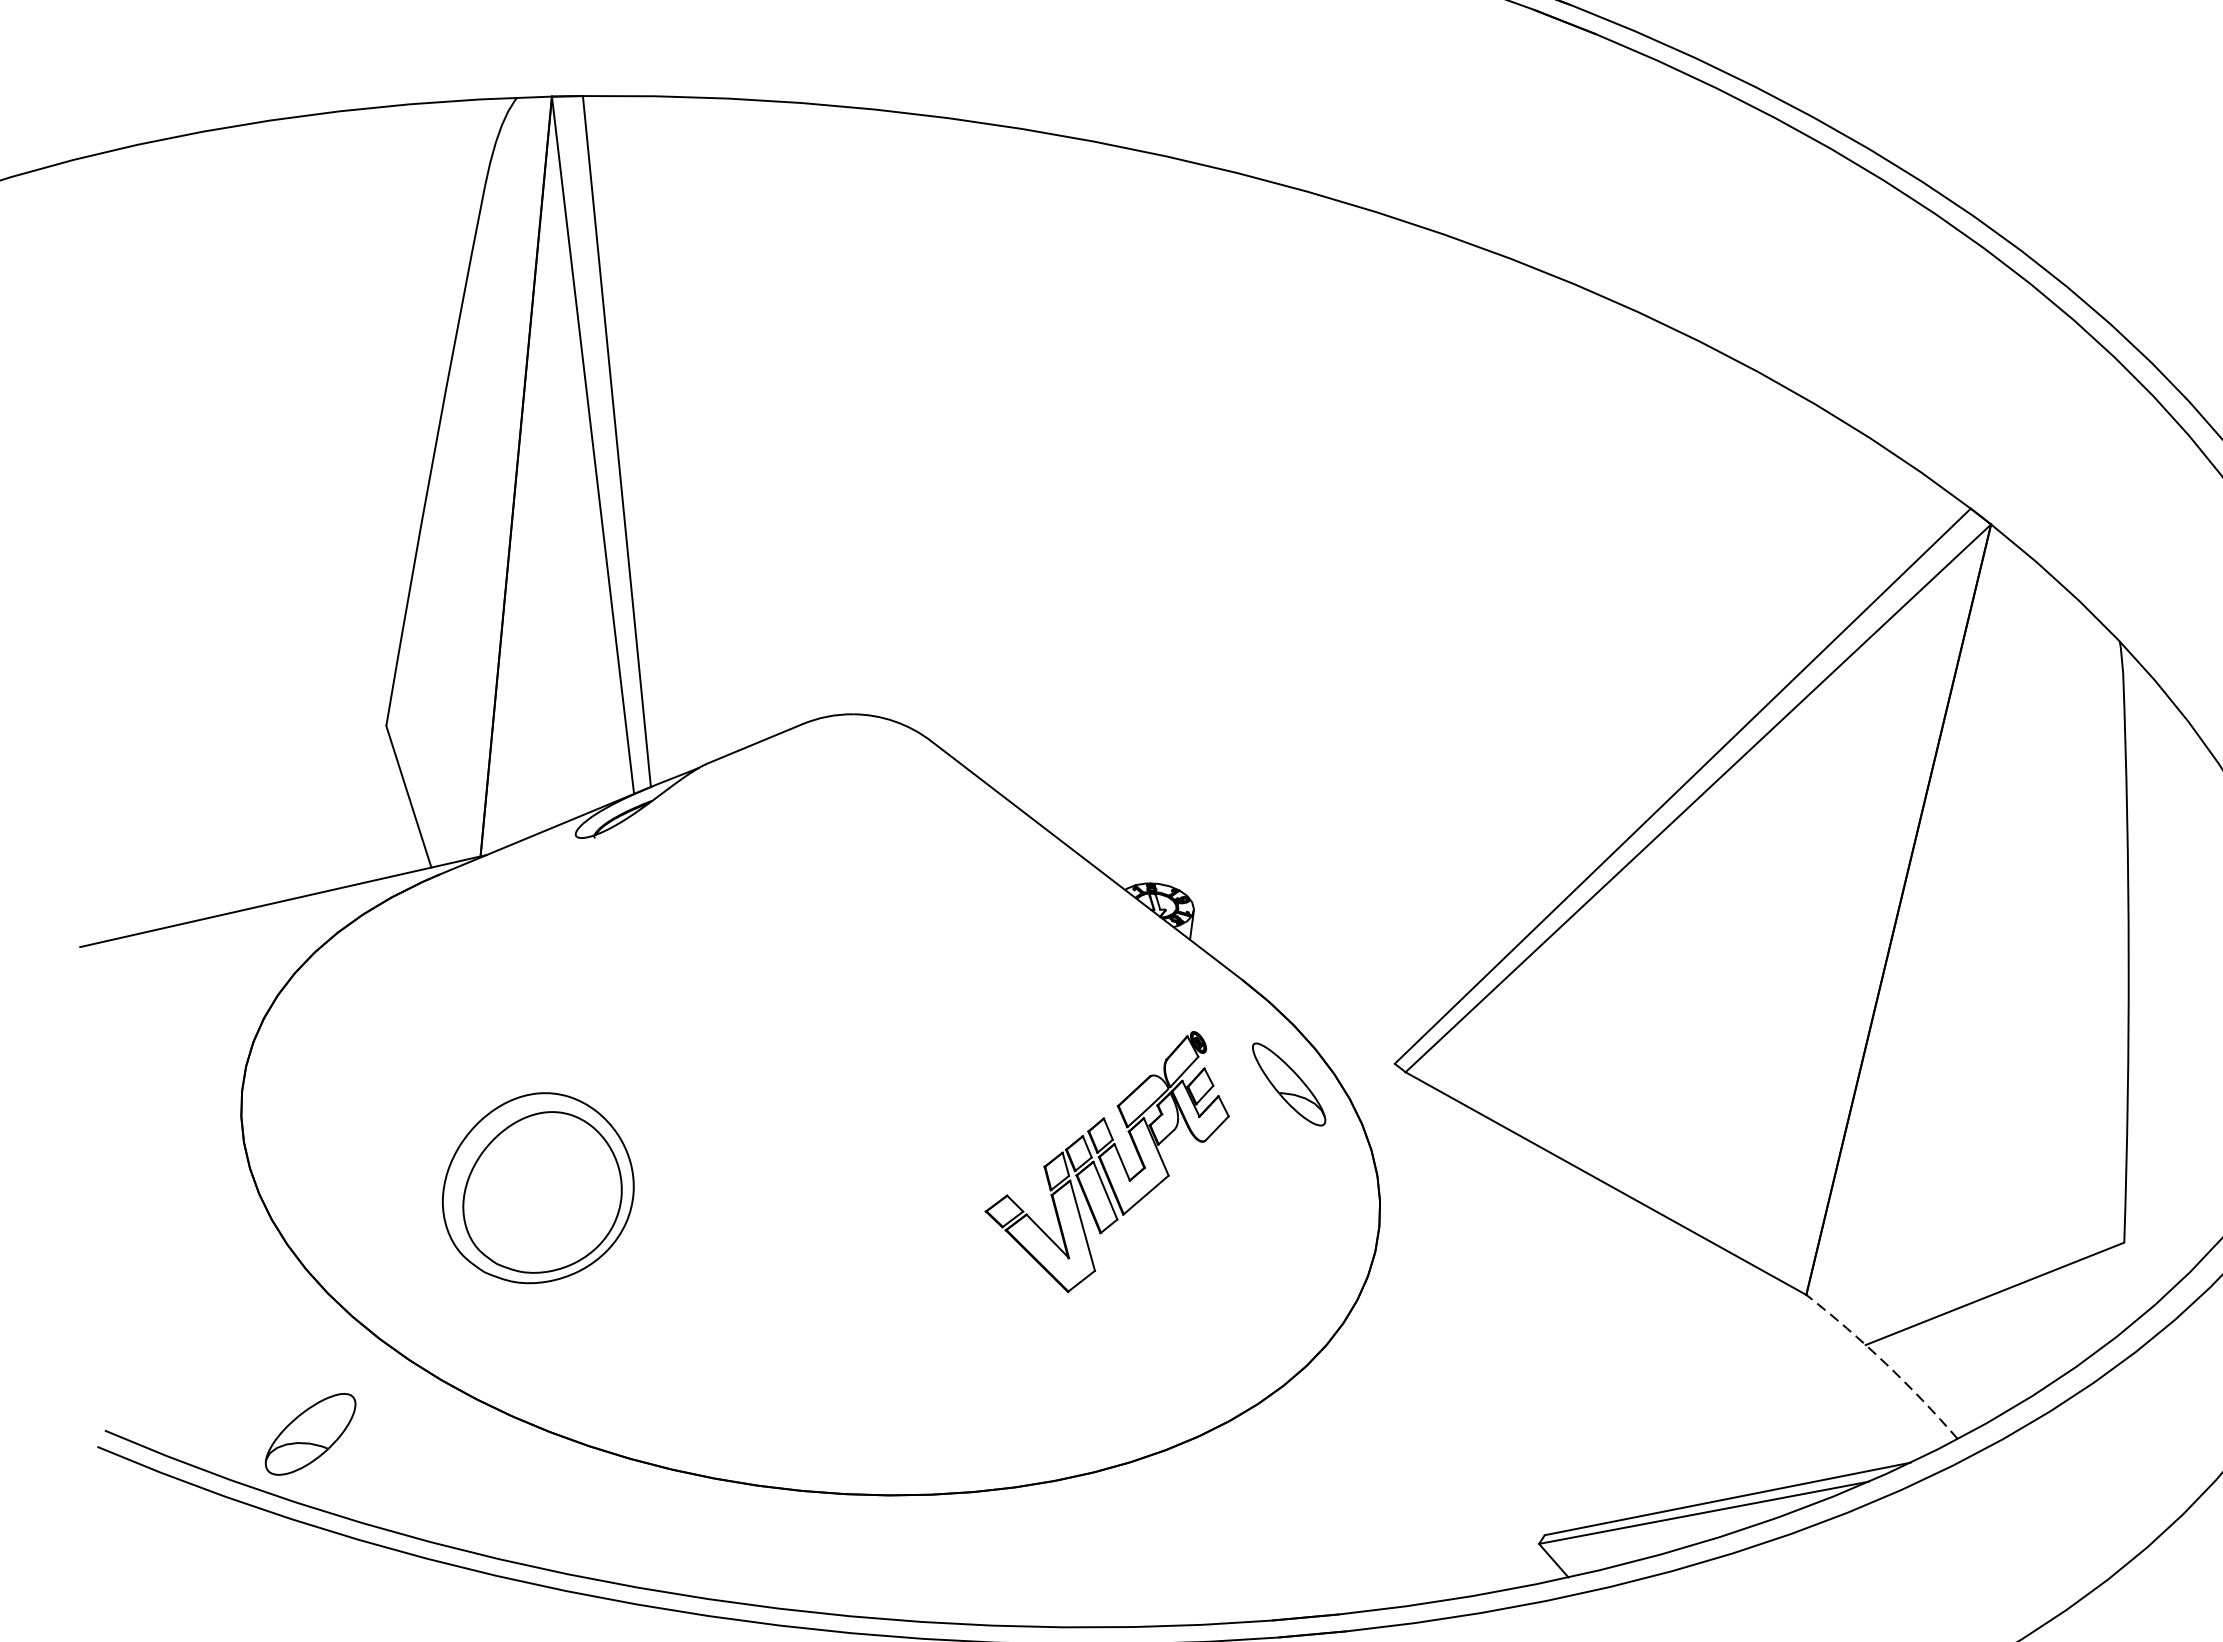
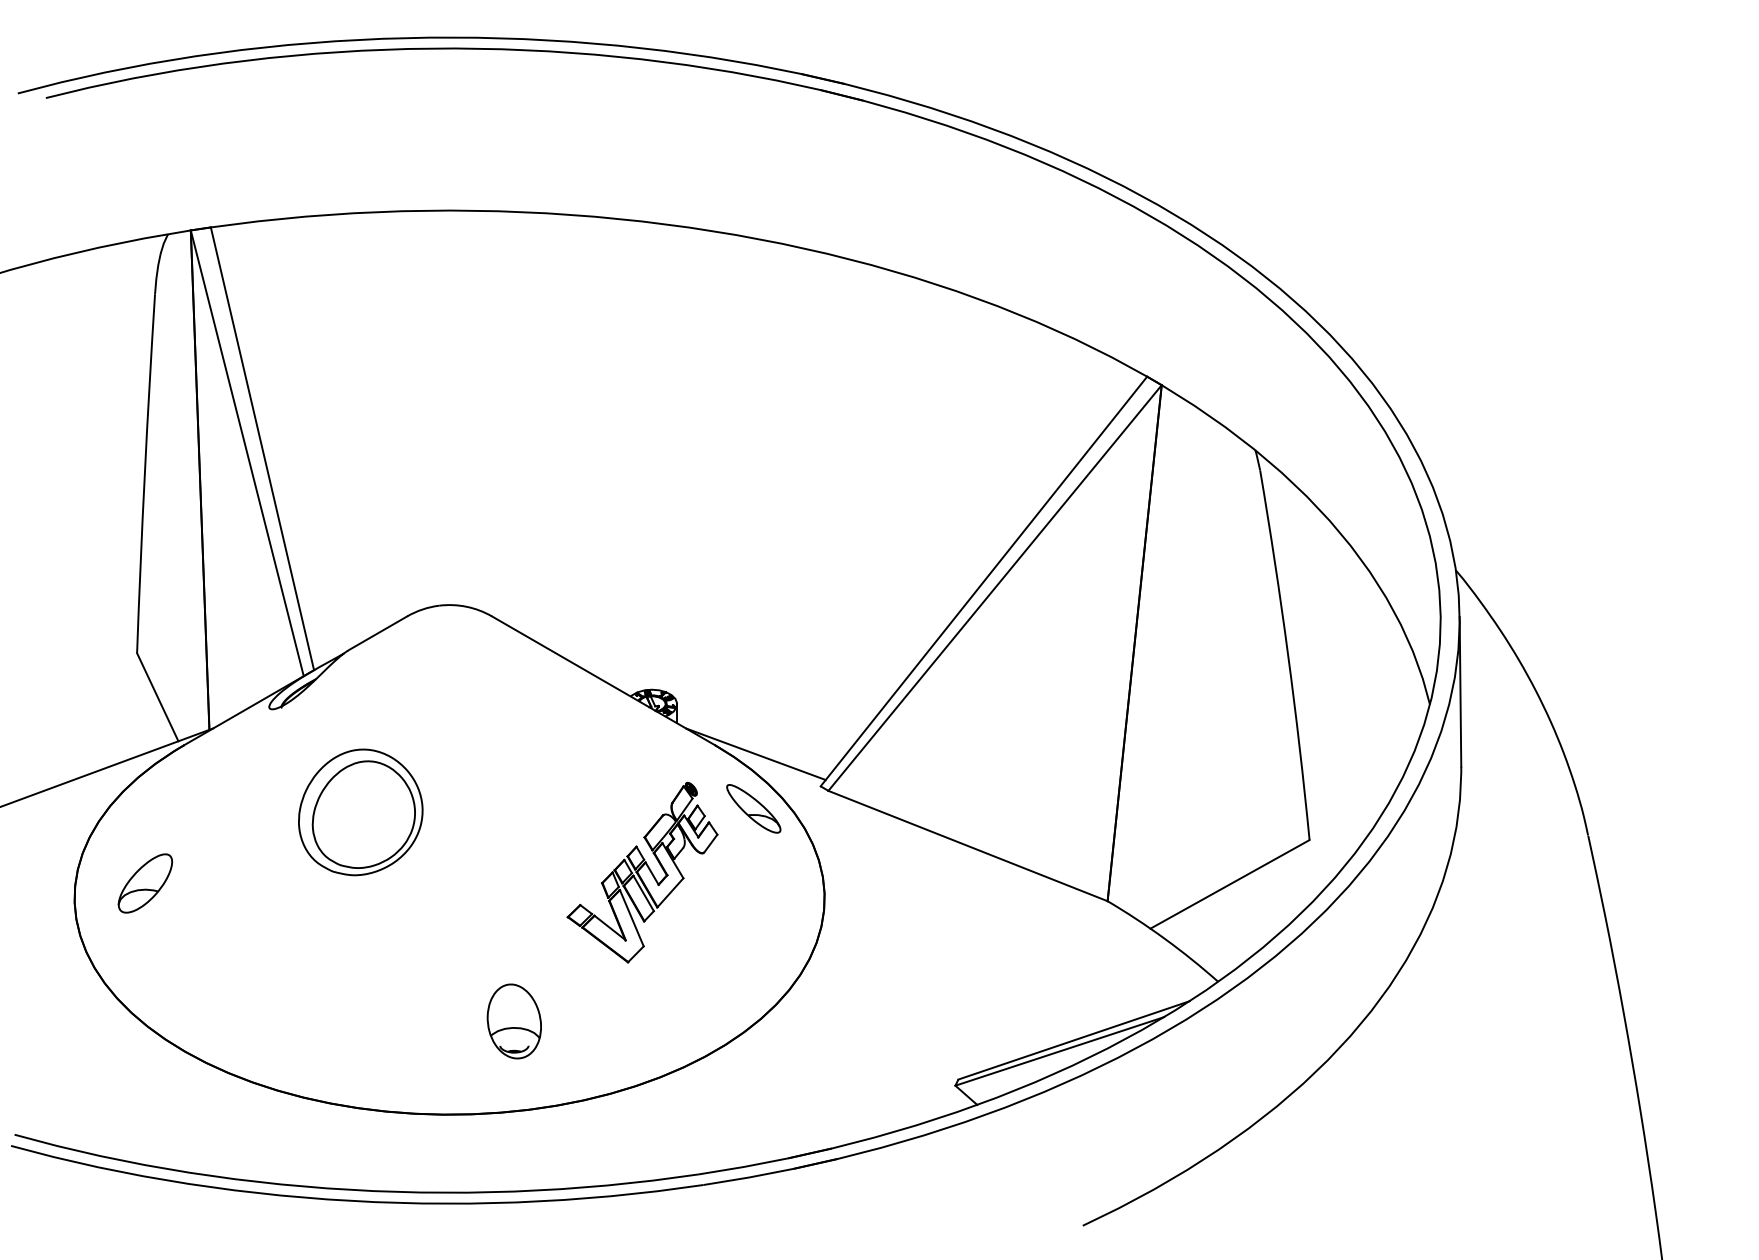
line: (1302, 1002) -> (755, 754), added
part: (538, 1188) -> (360, 812), moved
part: (882, 1358) -> (513, 1021), added
arc: (1885, 1362) -> (1164, 938), dashed -> solid
part: (310, 1434) -> (145, 883), moved

